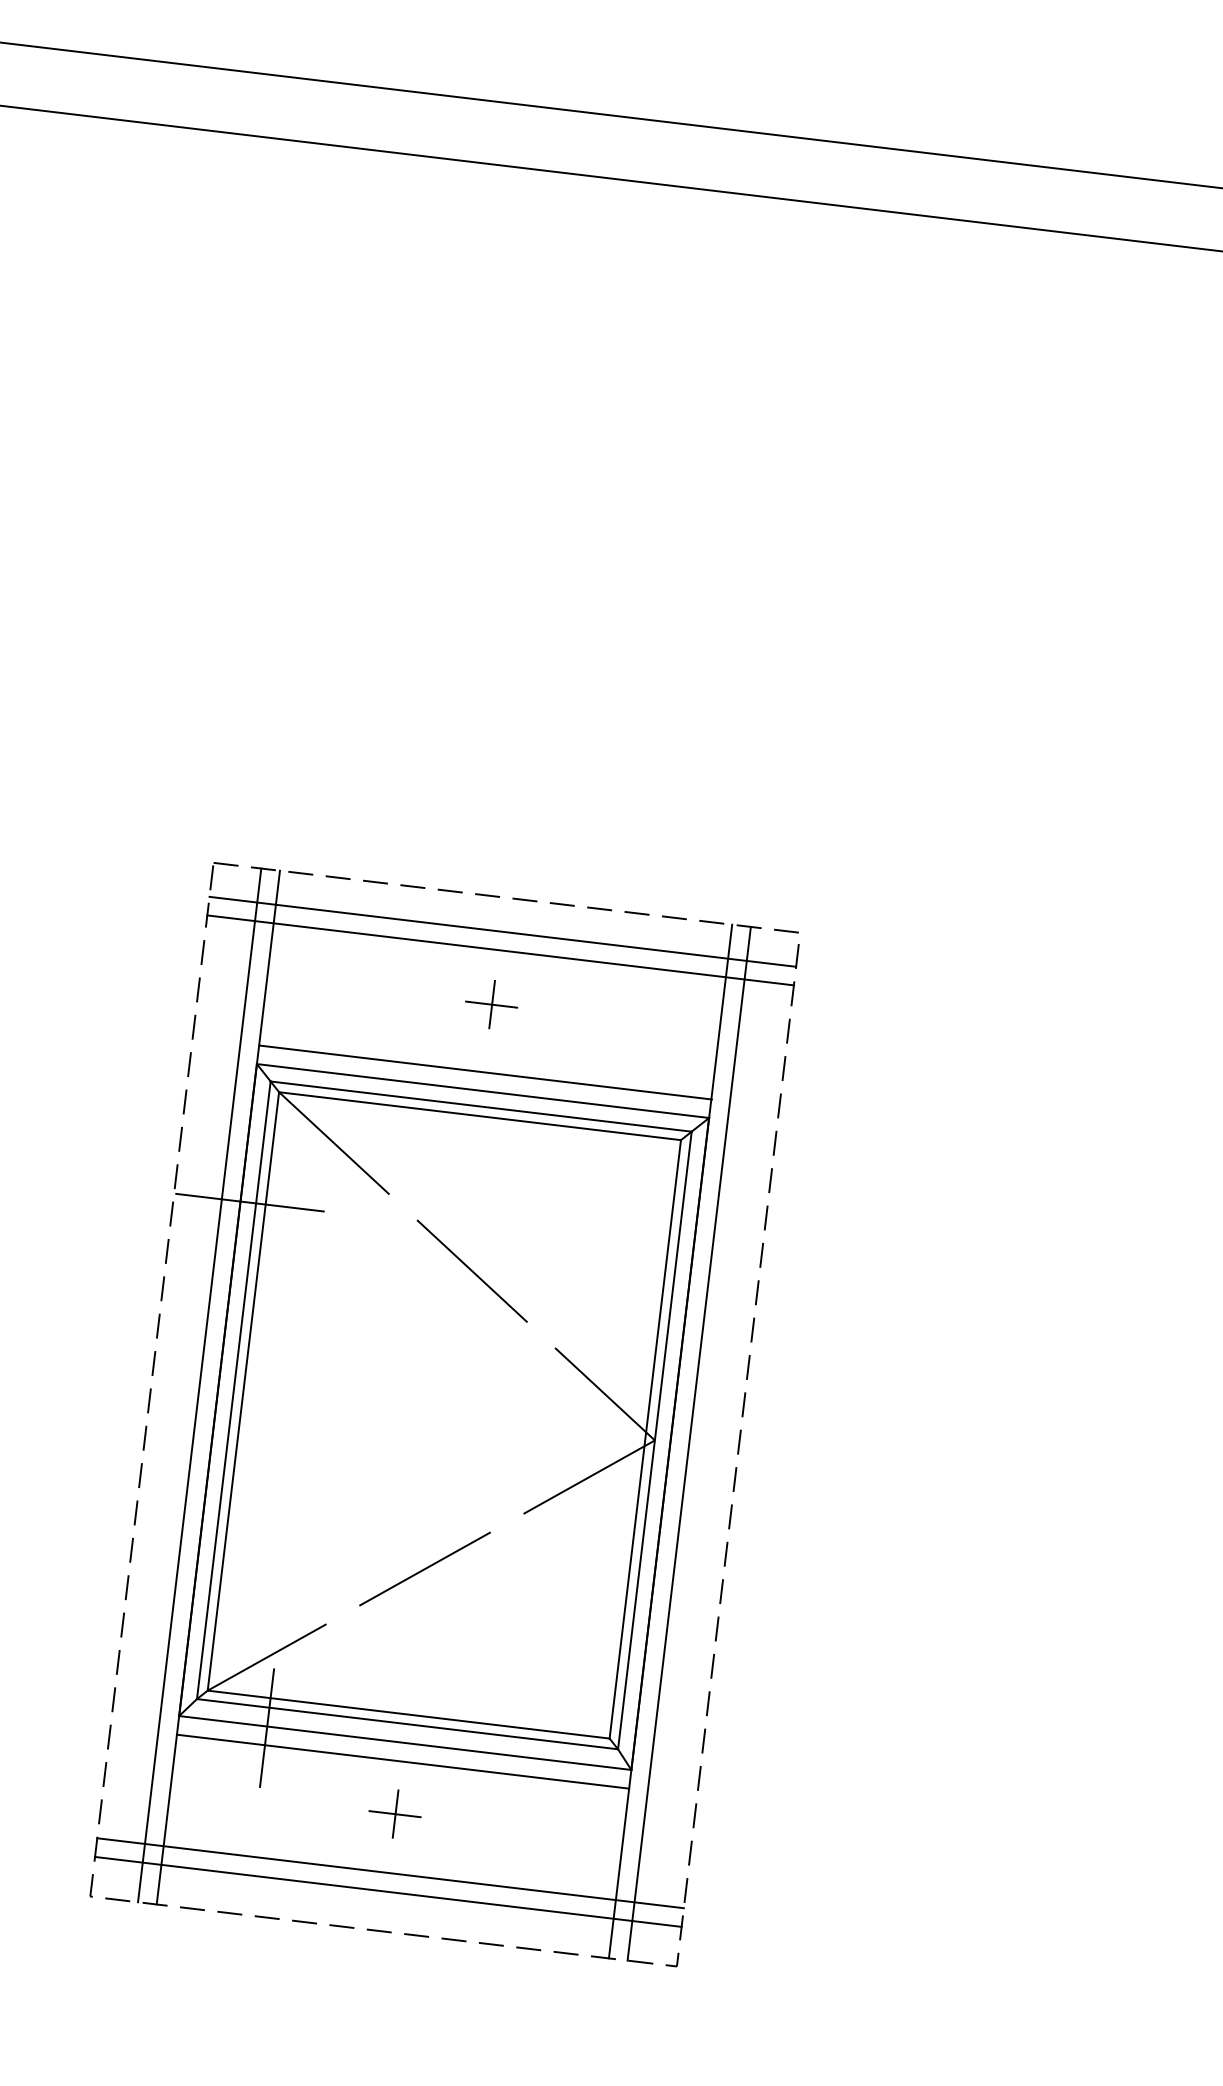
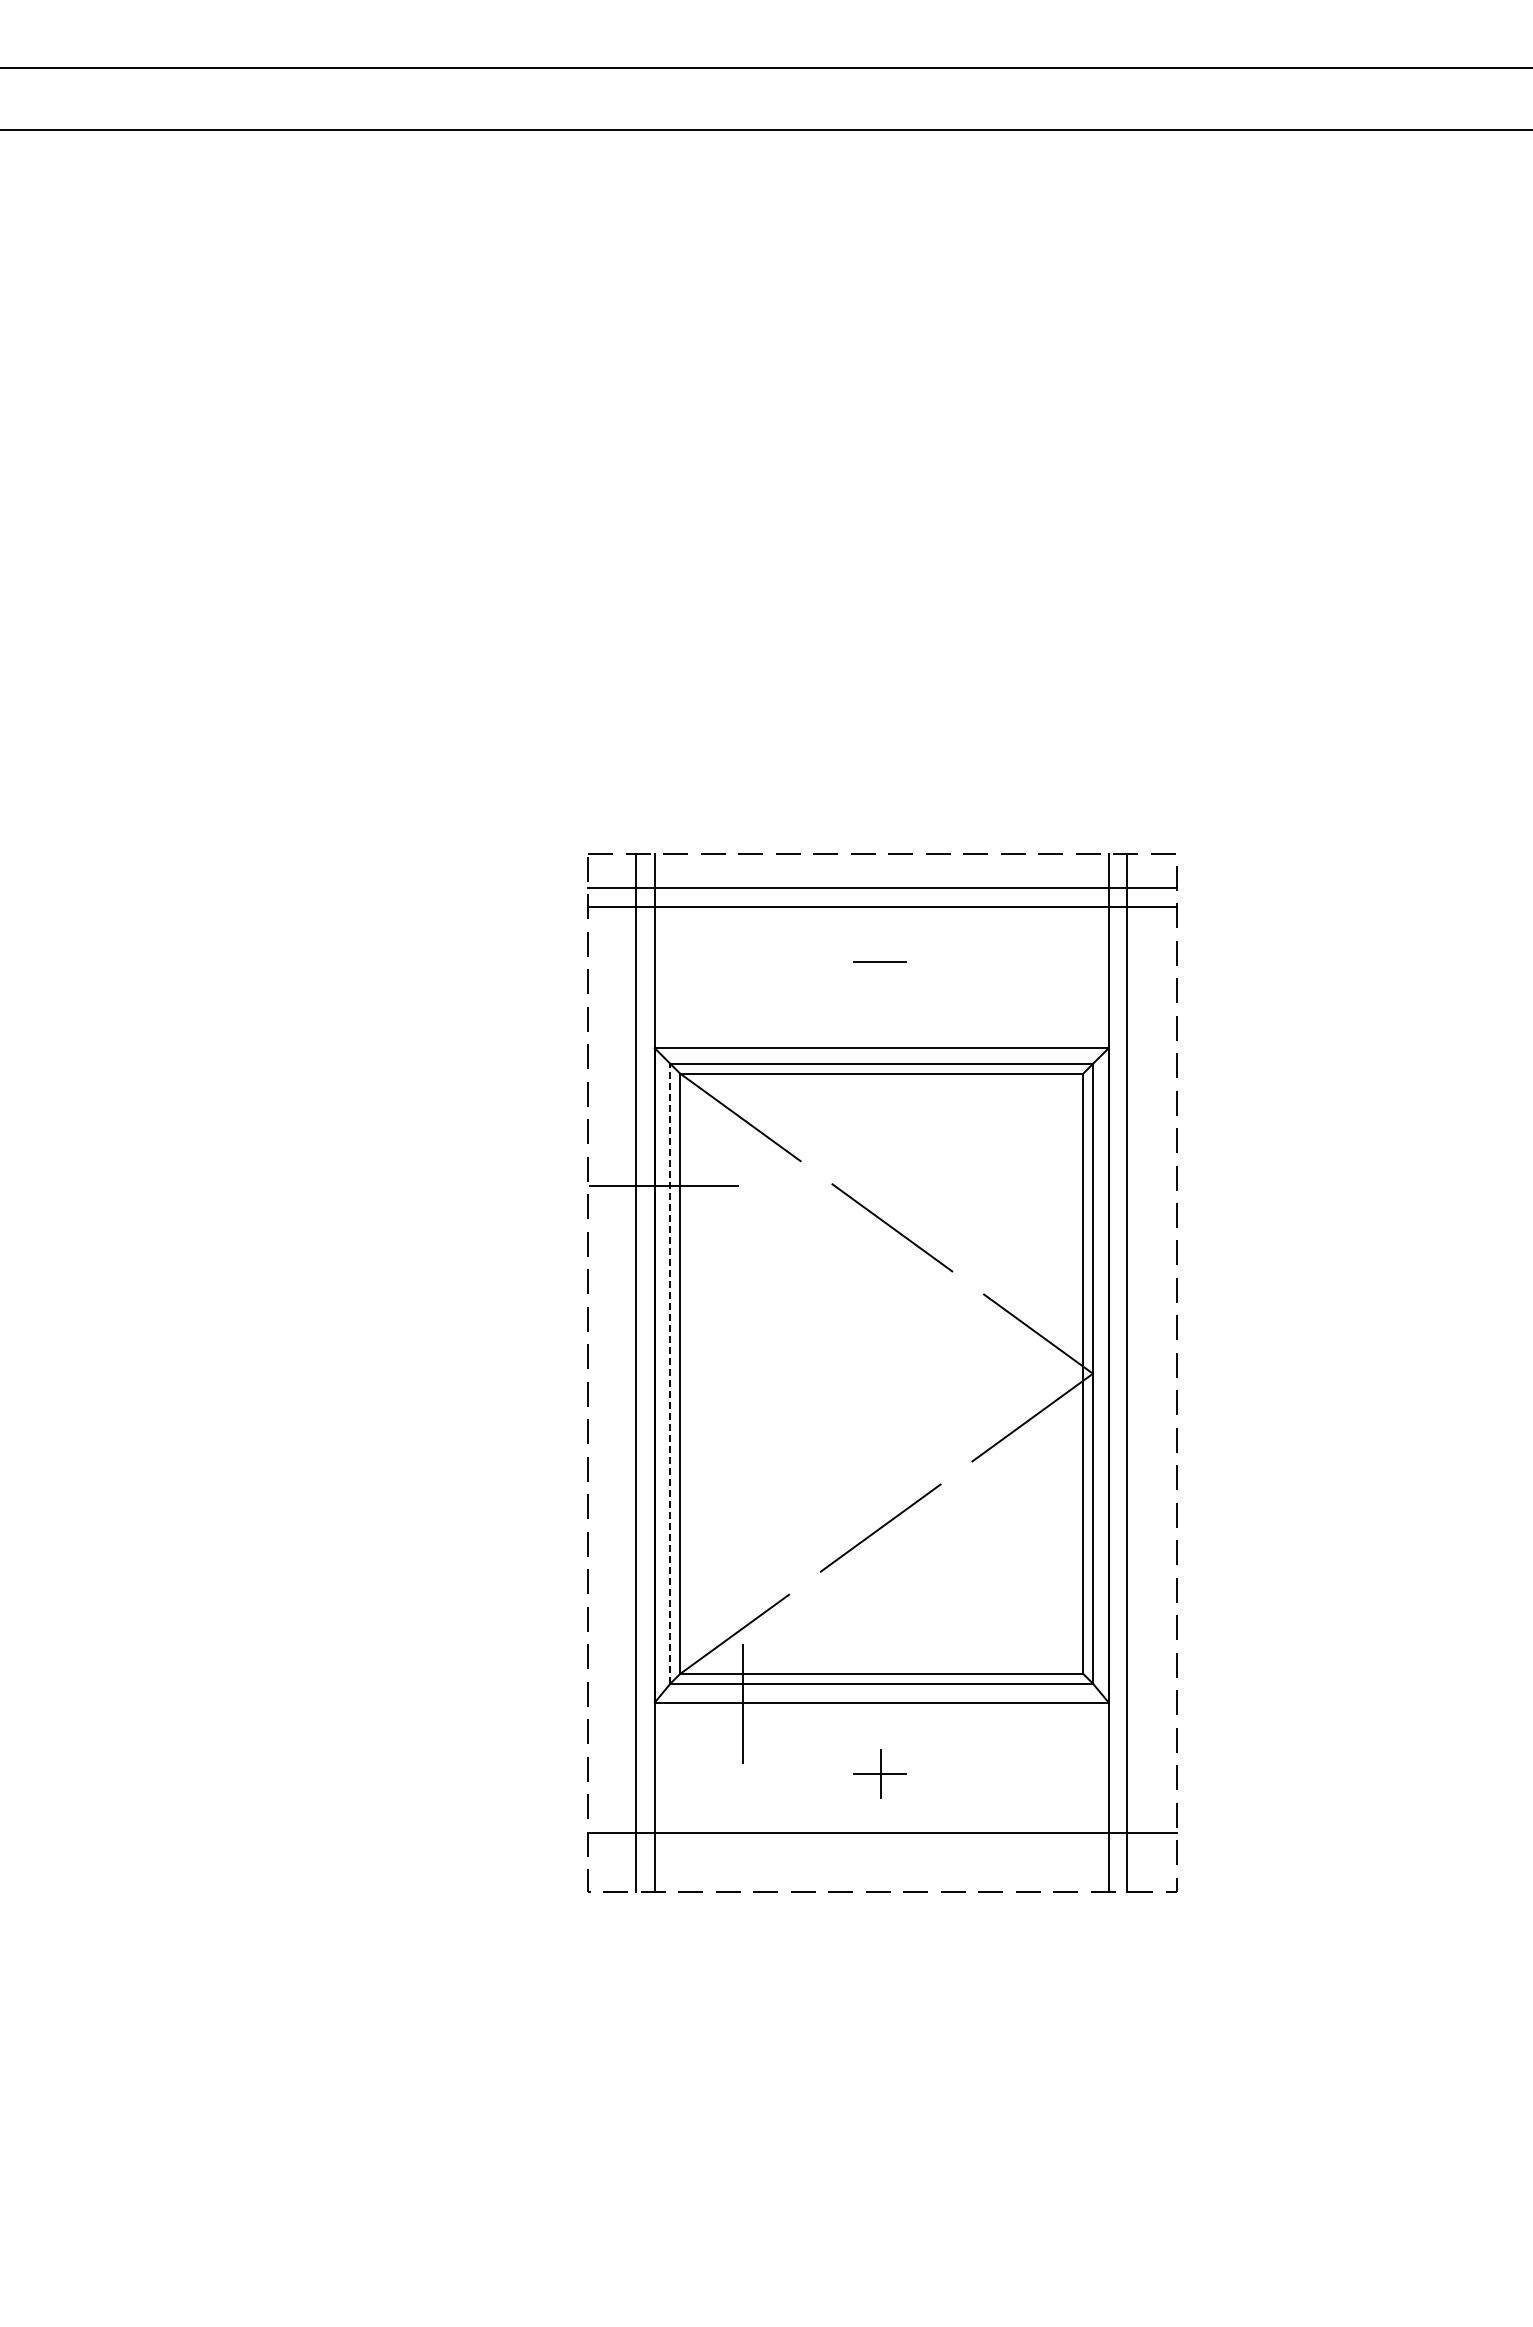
line: (492, 1004) -> (880, 961), removed
line: (486, 1072) -> (882, 1029), removed
line: (233, 1390) -> (670, 1373), solid -> dashed
line: (402, 1761) -> (881, 1721), removed
line: (388, 1891) -> (882, 1851), removed

